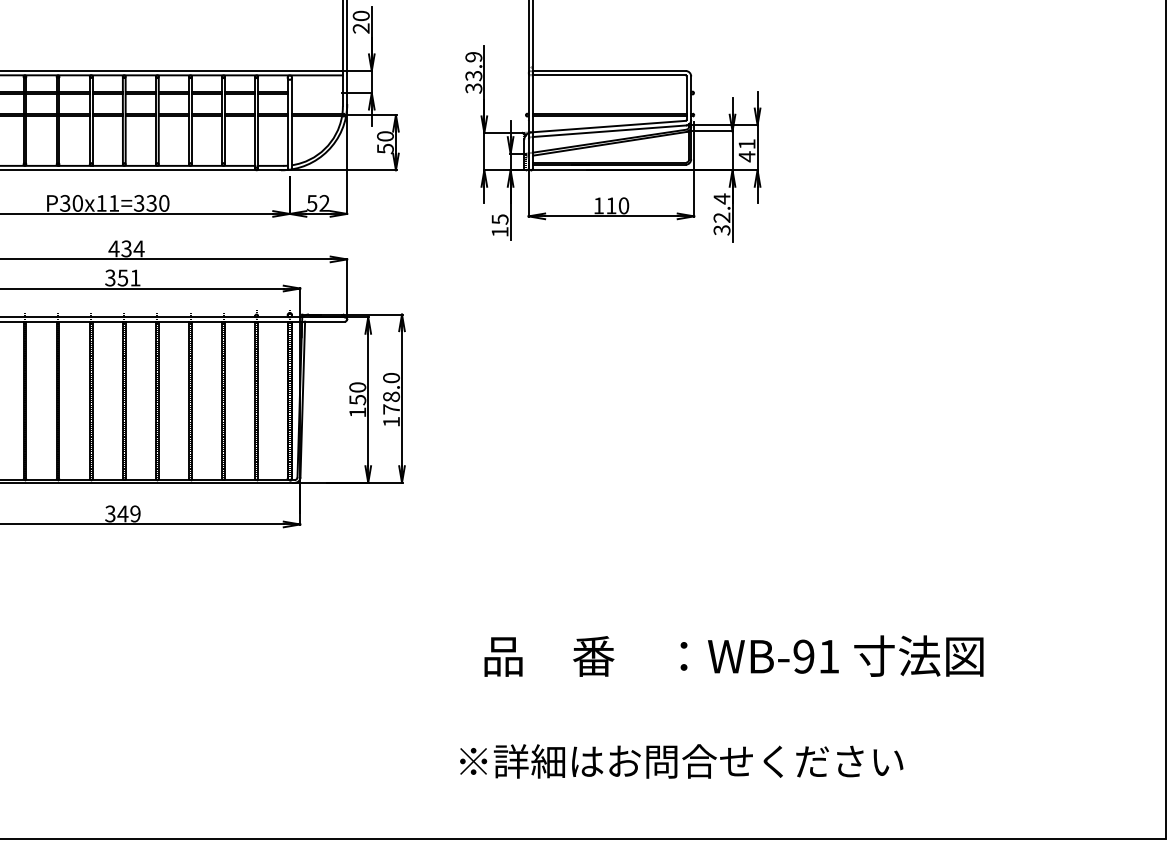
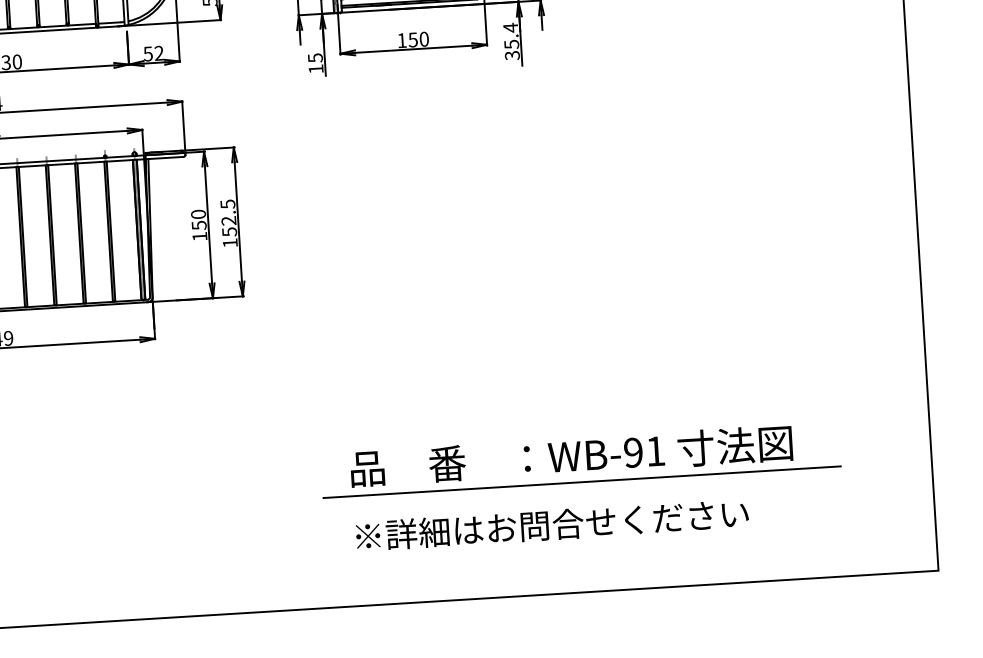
text: (611, 205) -> (413, 39), 110 -> 150
text: (721, 217) -> (511, 44), 32.4 -> 35.4
text: (391, 393) -> (228, 217), 178.0 -> 152.5
text: (733, 655) -> (571, 455), moved
line: (771, 715) -> (582, 482), added
text: (681, 761) -> (552, 525), moved

